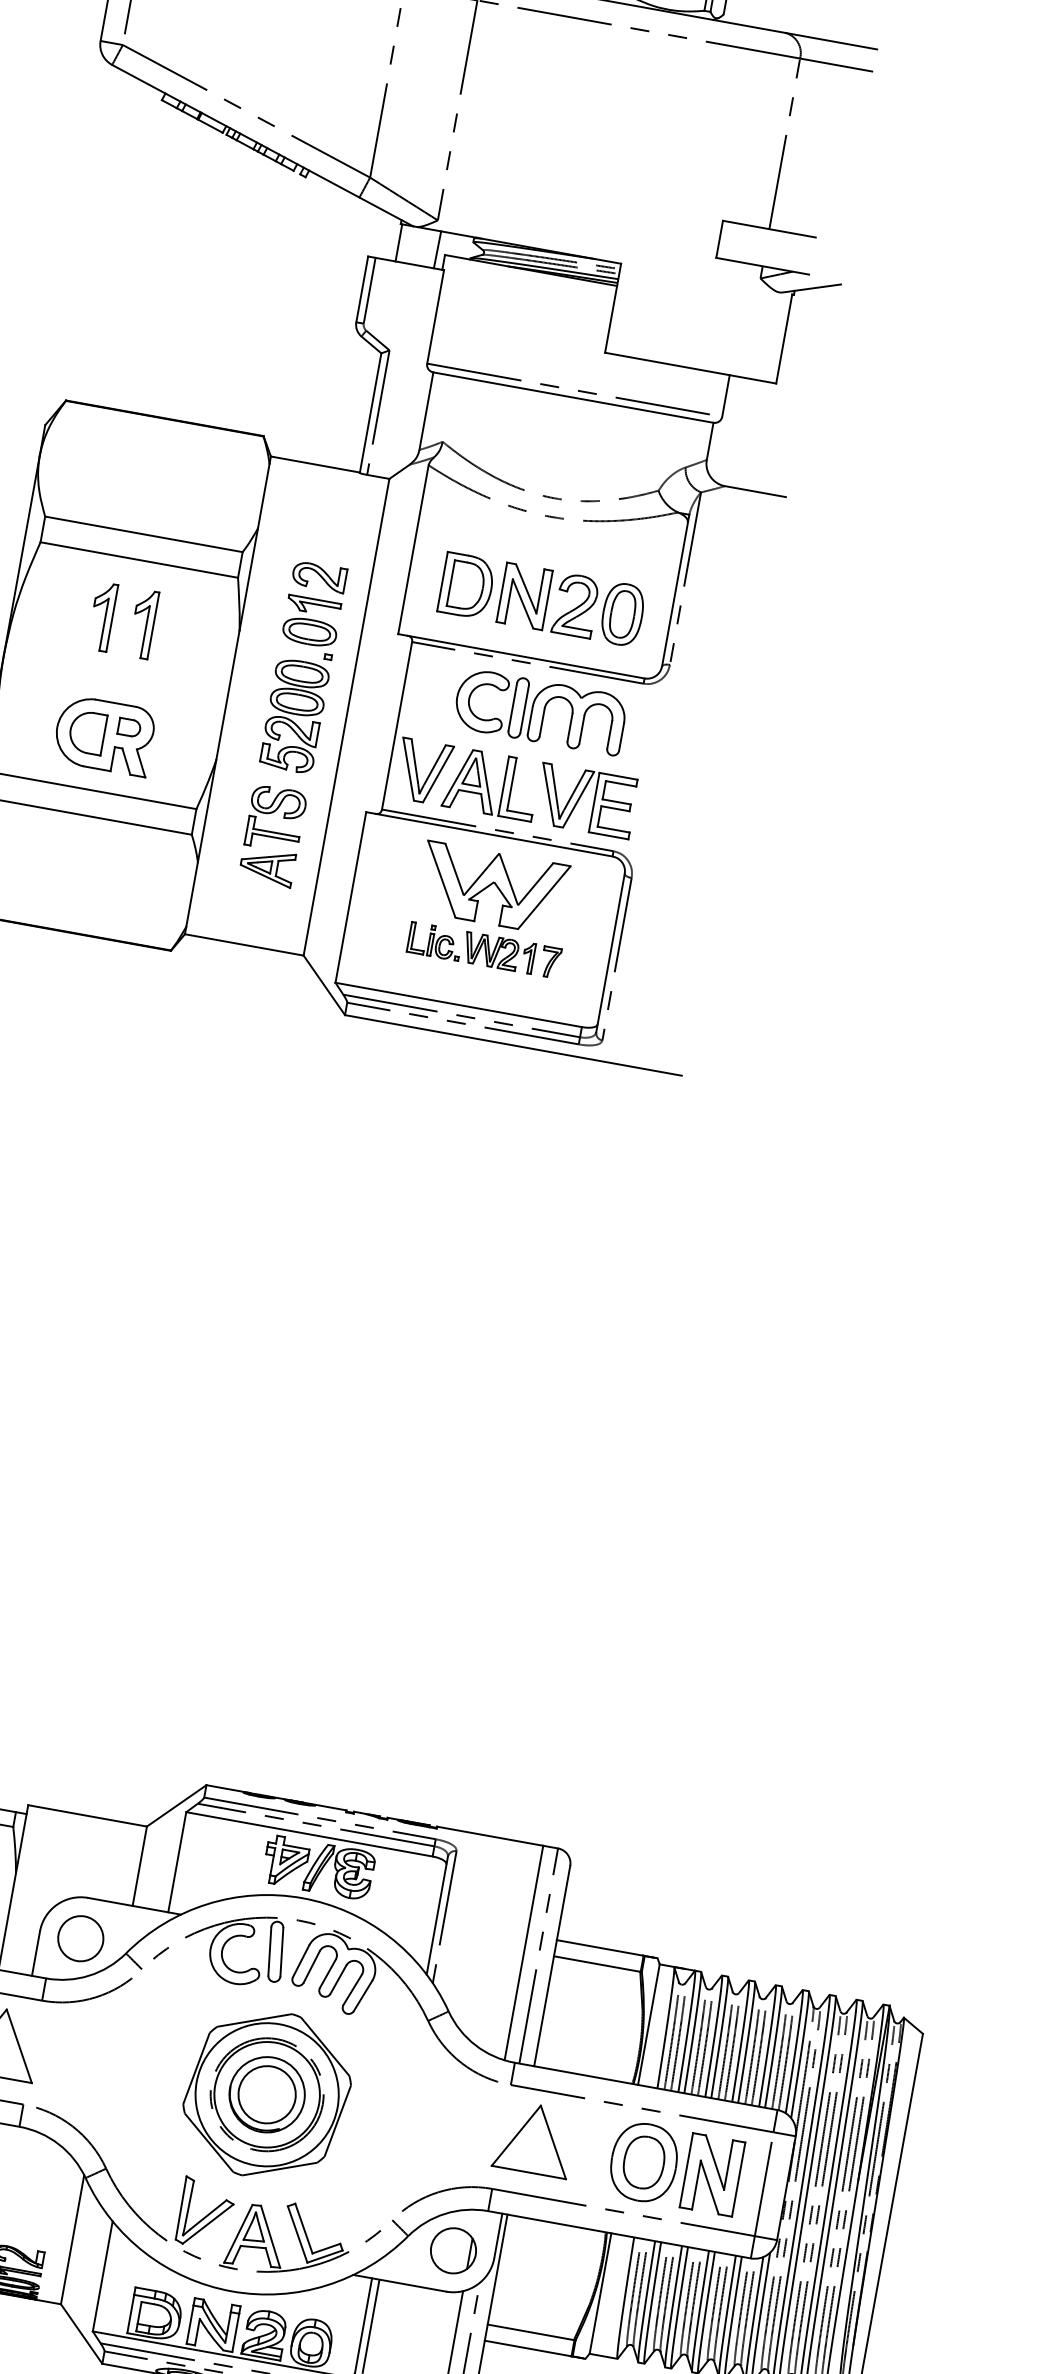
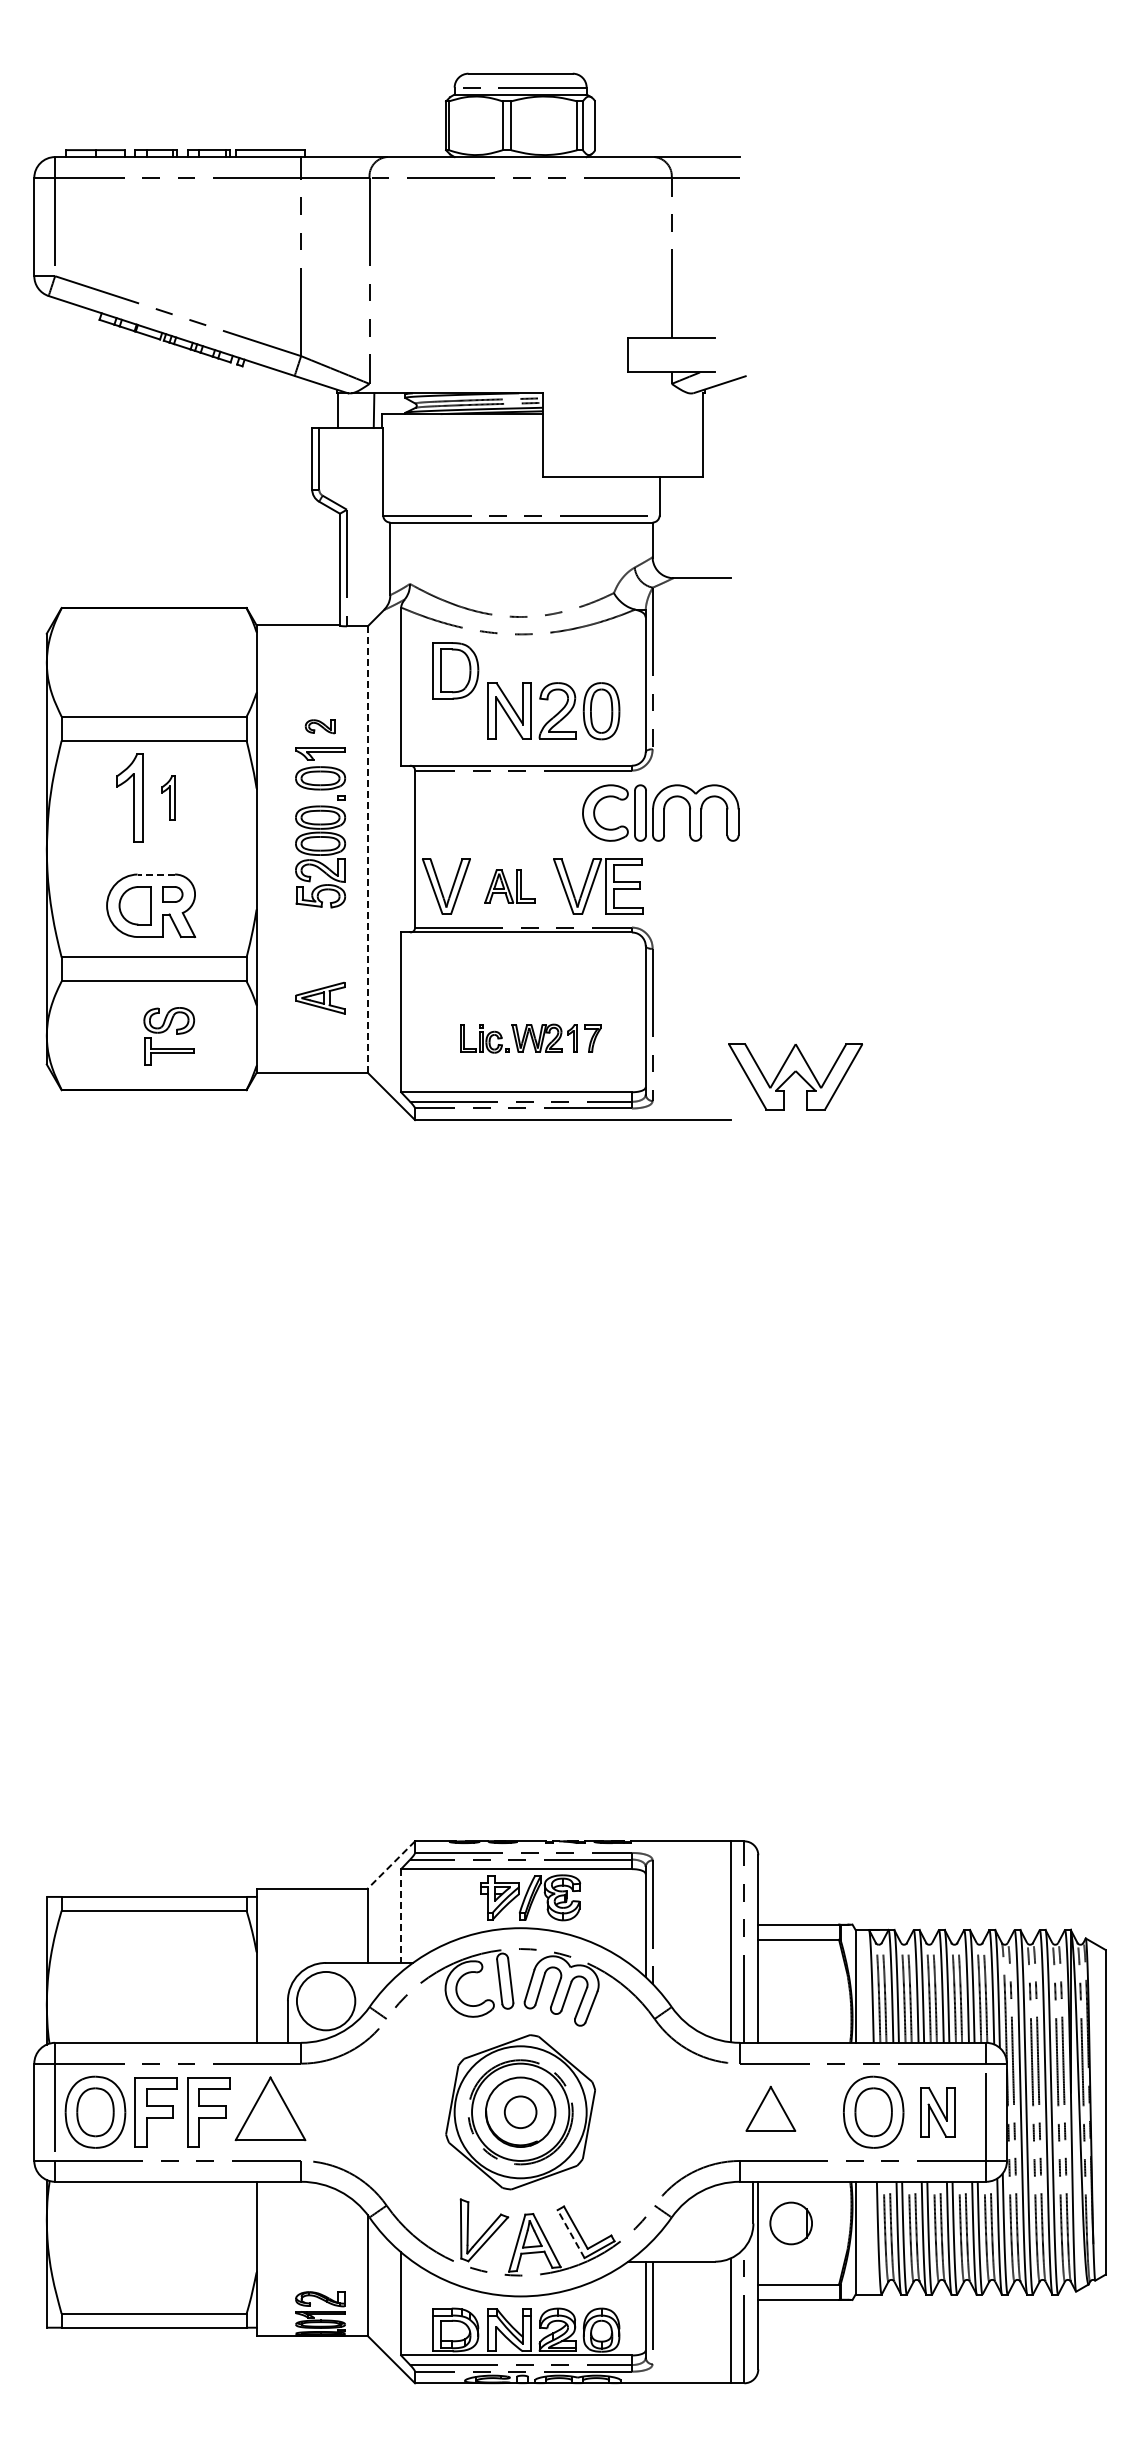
part: (319, 576) -> (320, 726), size x0.6
part: (466, 585) -> (455, 670), moved
part: (101, 616) -> (129, 798), size x1.4
part: (143, 624) -> (168, 798), size x0.7
line: (116, 703) -> (156, 874), solid -> dashed
part: (540, 711) -> (660, 812), moved
line: (346, 718) -> (367, 850), solid -> dashed
part: (490, 783) -> (509, 886), size x0.6
part: (276, 819) -> (169, 1036), moved
part: (492, 887) -> (795, 1076), moved
line: (176, 1806) -> (391, 1865), solid -> dashed
line: (177, 1862) -> (401, 1916), solid -> dashed
circle: (80, 1937) -> (325, 2000), size x1.4
circle: (267, 2093) -> (520, 2111), size x0.6
part: (534, 2138) -> (770, 2108), size x0.7
part: (712, 2175) -> (937, 2112), size x0.7
line: (297, 2233) -> (570, 2233), solid -> dashed
part: (452, 2250) -> (790, 2223), moved

